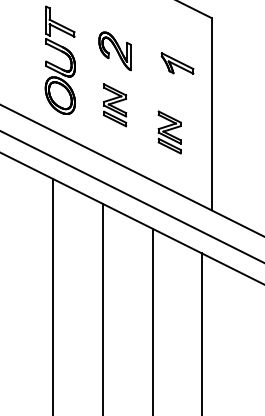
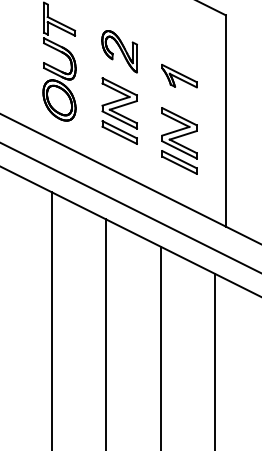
part: (177, 63) -> (179, 76), moved
part: (114, 105) -> (118, 111), size x1.43
part: (169, 132) -> (179, 141), size x1.43

